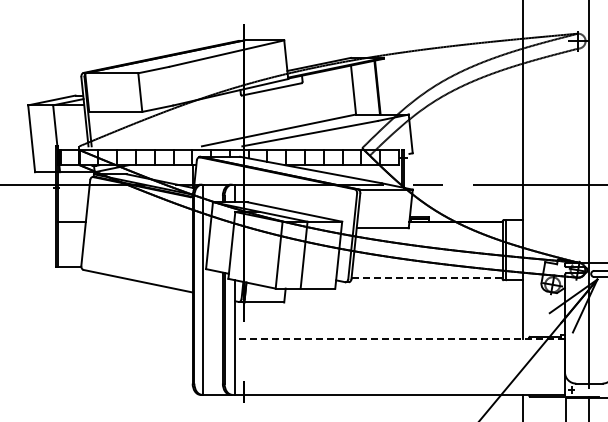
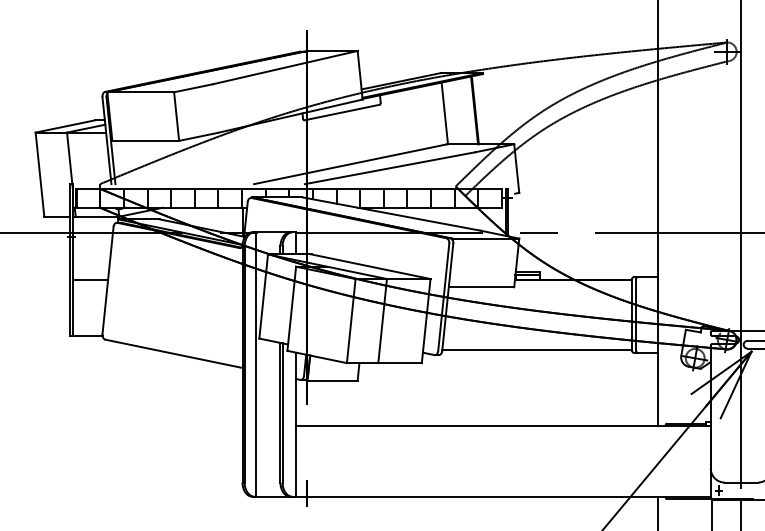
line: (427, 278) -> (537, 350), dashed -> solid
line: (400, 338) -> (503, 425), dashed -> solid

